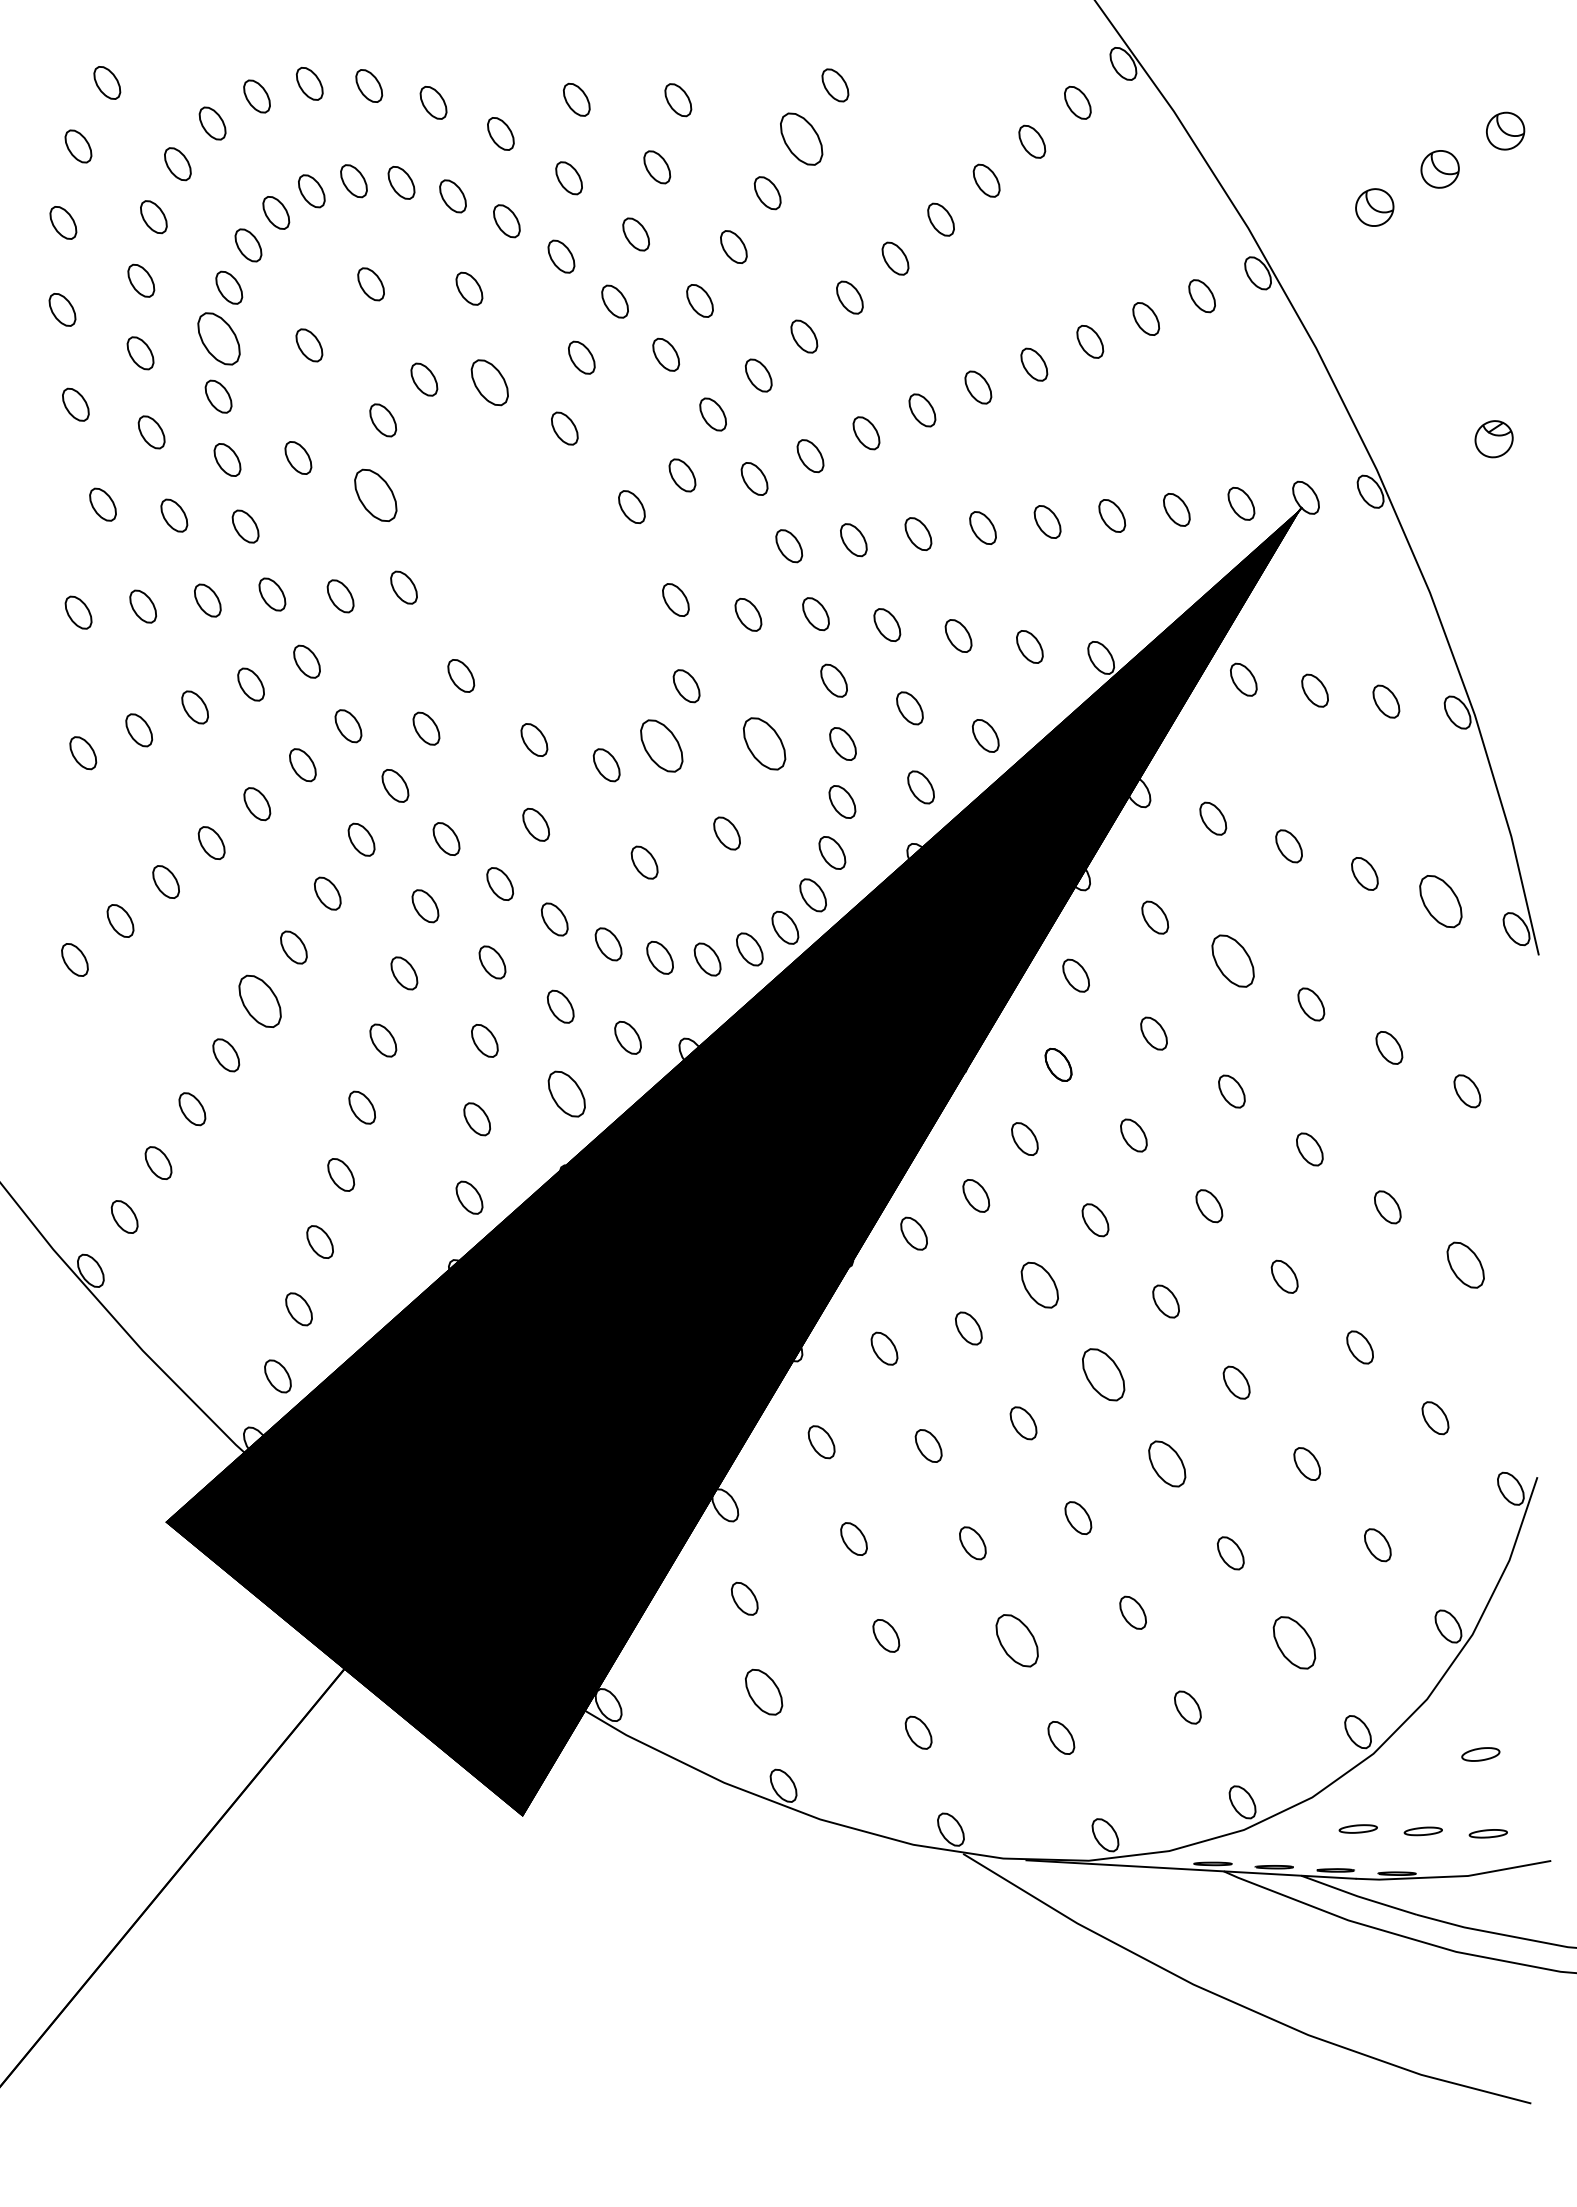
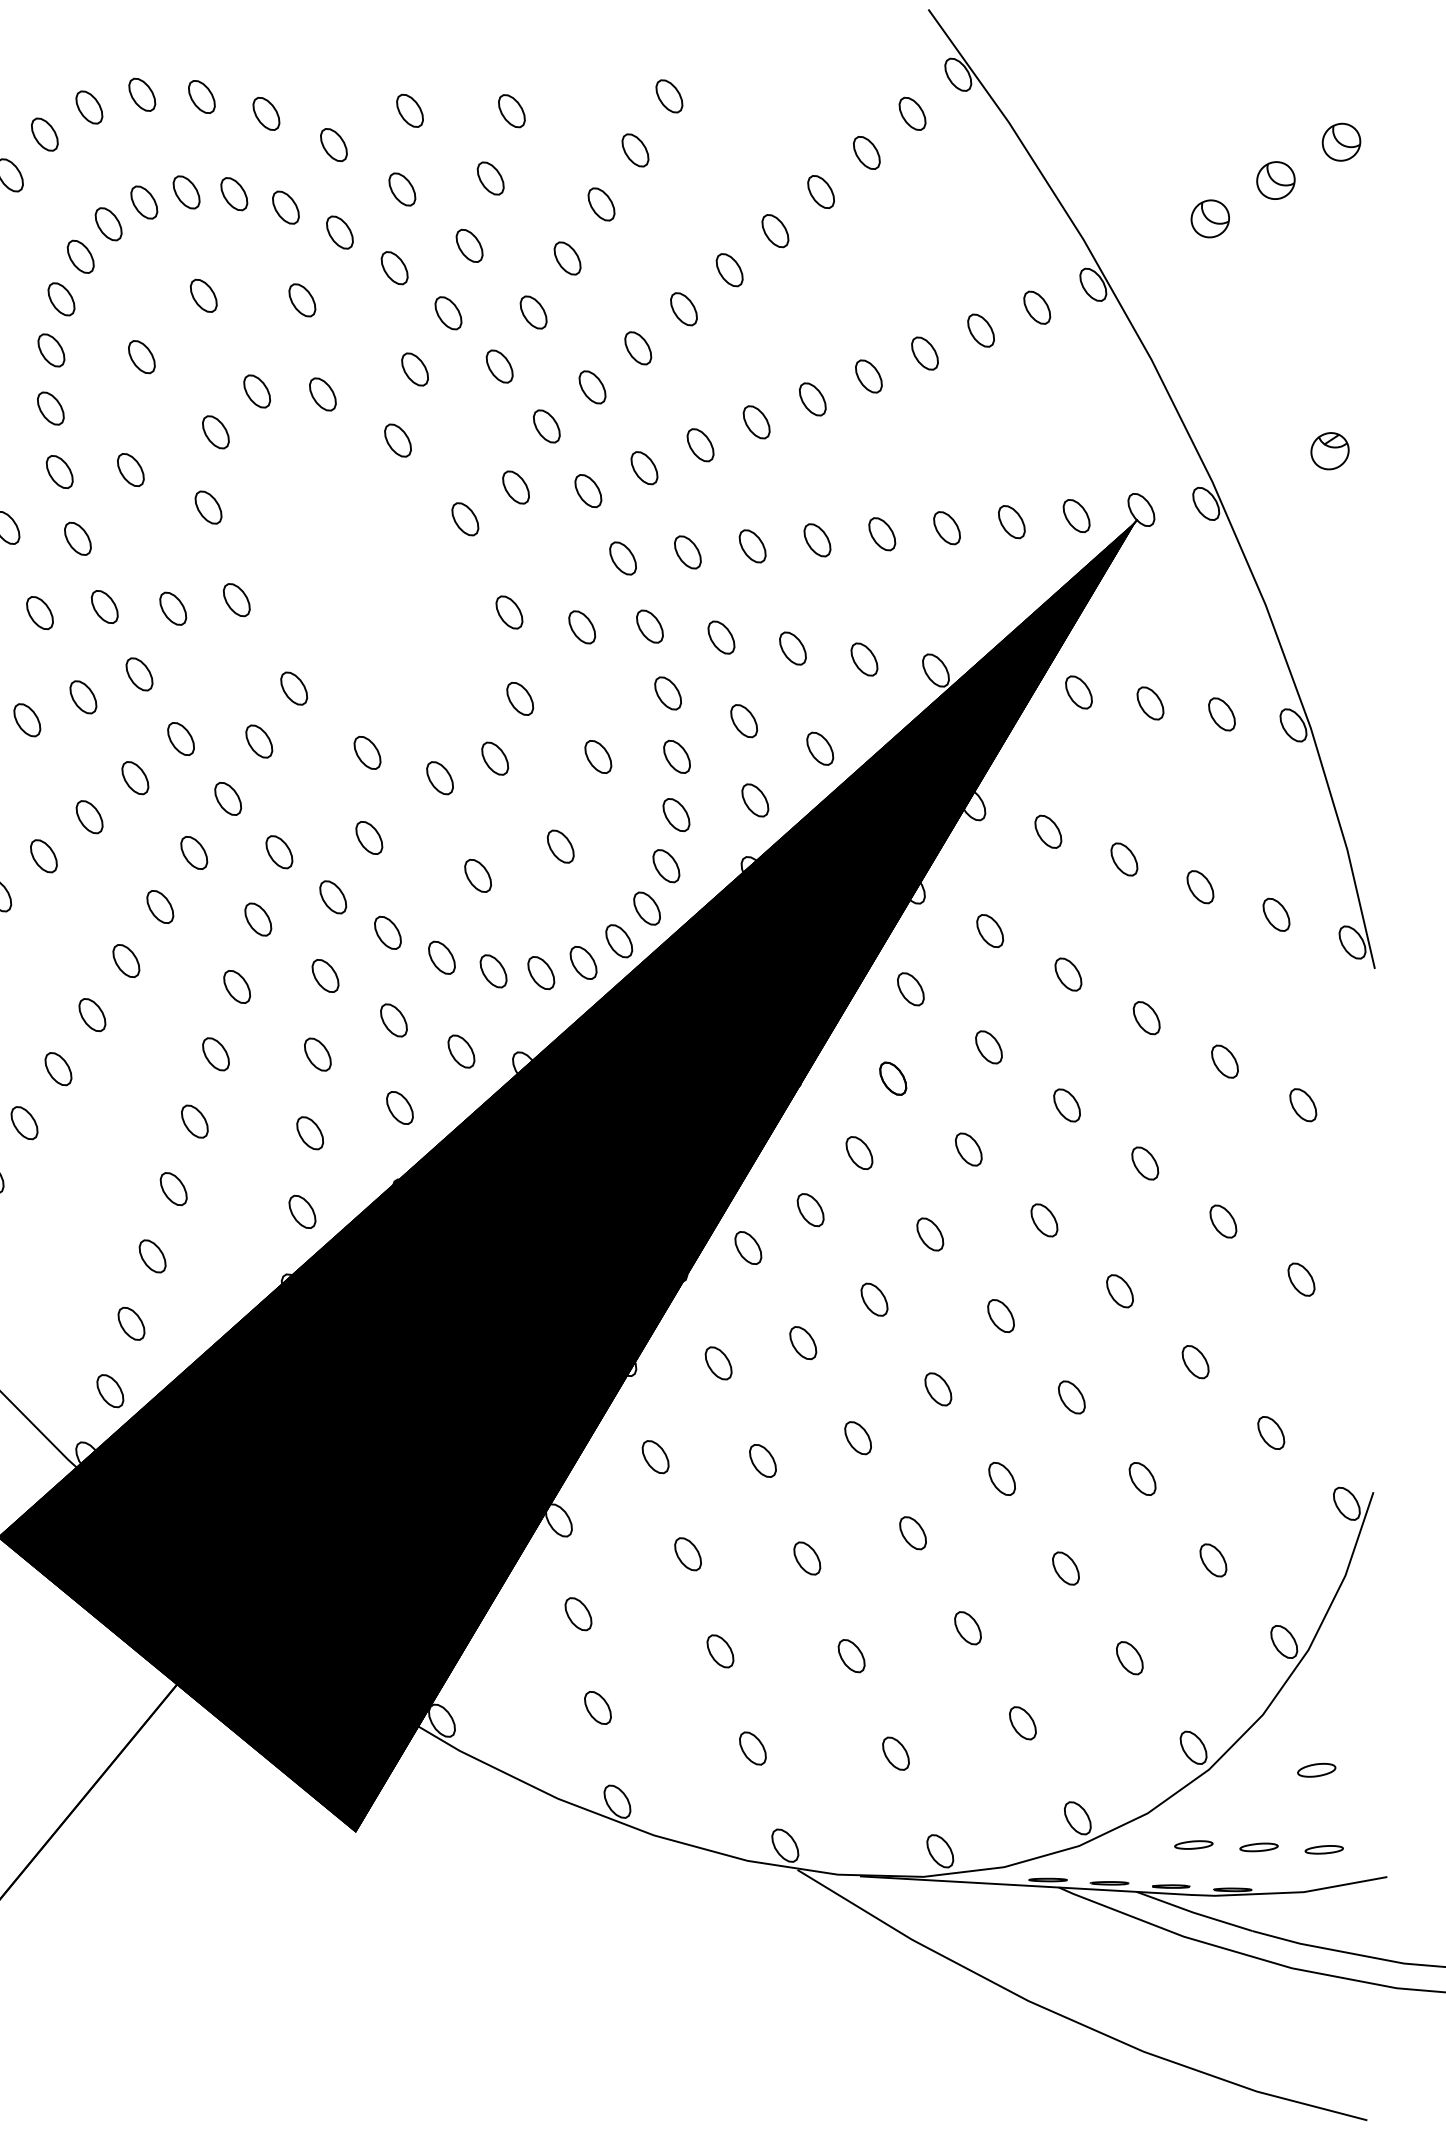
part: (801, 139) -> (635, 150), size x0.62
part: (219, 338) -> (51, 350), size x0.62
part: (489, 382) -> (322, 394), size x0.71
part: (375, 495) -> (208, 507), size x0.62
part: (764, 744) -> (598, 757), size x0.62
part: (661, 745) -> (495, 758), size x0.62
part: (1440, 901) -> (1276, 914), size x0.62
part: (1233, 960) -> (1068, 974), size x0.62
part: (259, 1001) -> (91, 1015), size x0.62
part: (566, 1093) -> (399, 1107), size x0.71
part: (1465, 1265) -> (1301, 1279), size x0.71
part: (1039, 1285) -> (874, 1299), size x0.71
part: (1103, 1374) -> (938, 1389), size x0.62
part: (1166, 1463) -> (1001, 1478), size x0.71
part: (1016, 1640) -> (851, 1655), size x0.62
part: (1294, 1642) -> (1129, 1657), size x0.62
part: (764, 1692) -> (598, 1708), size x0.71

